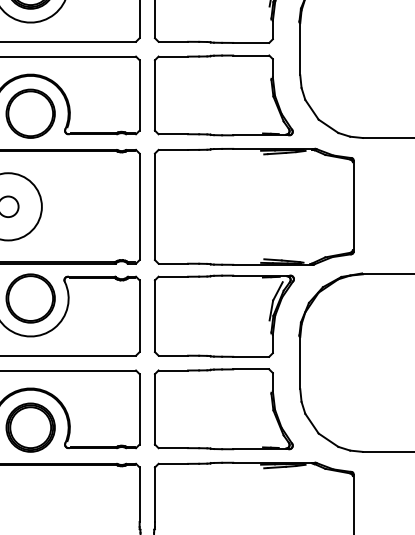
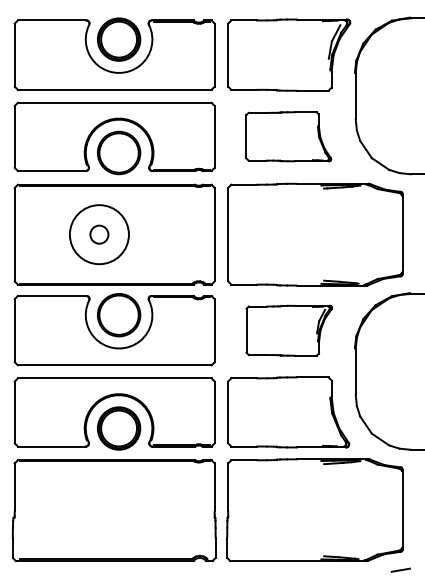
part: (223, 94) -> (288, 136), size x0.7
part: (224, 315) -> (289, 330), size x0.7

